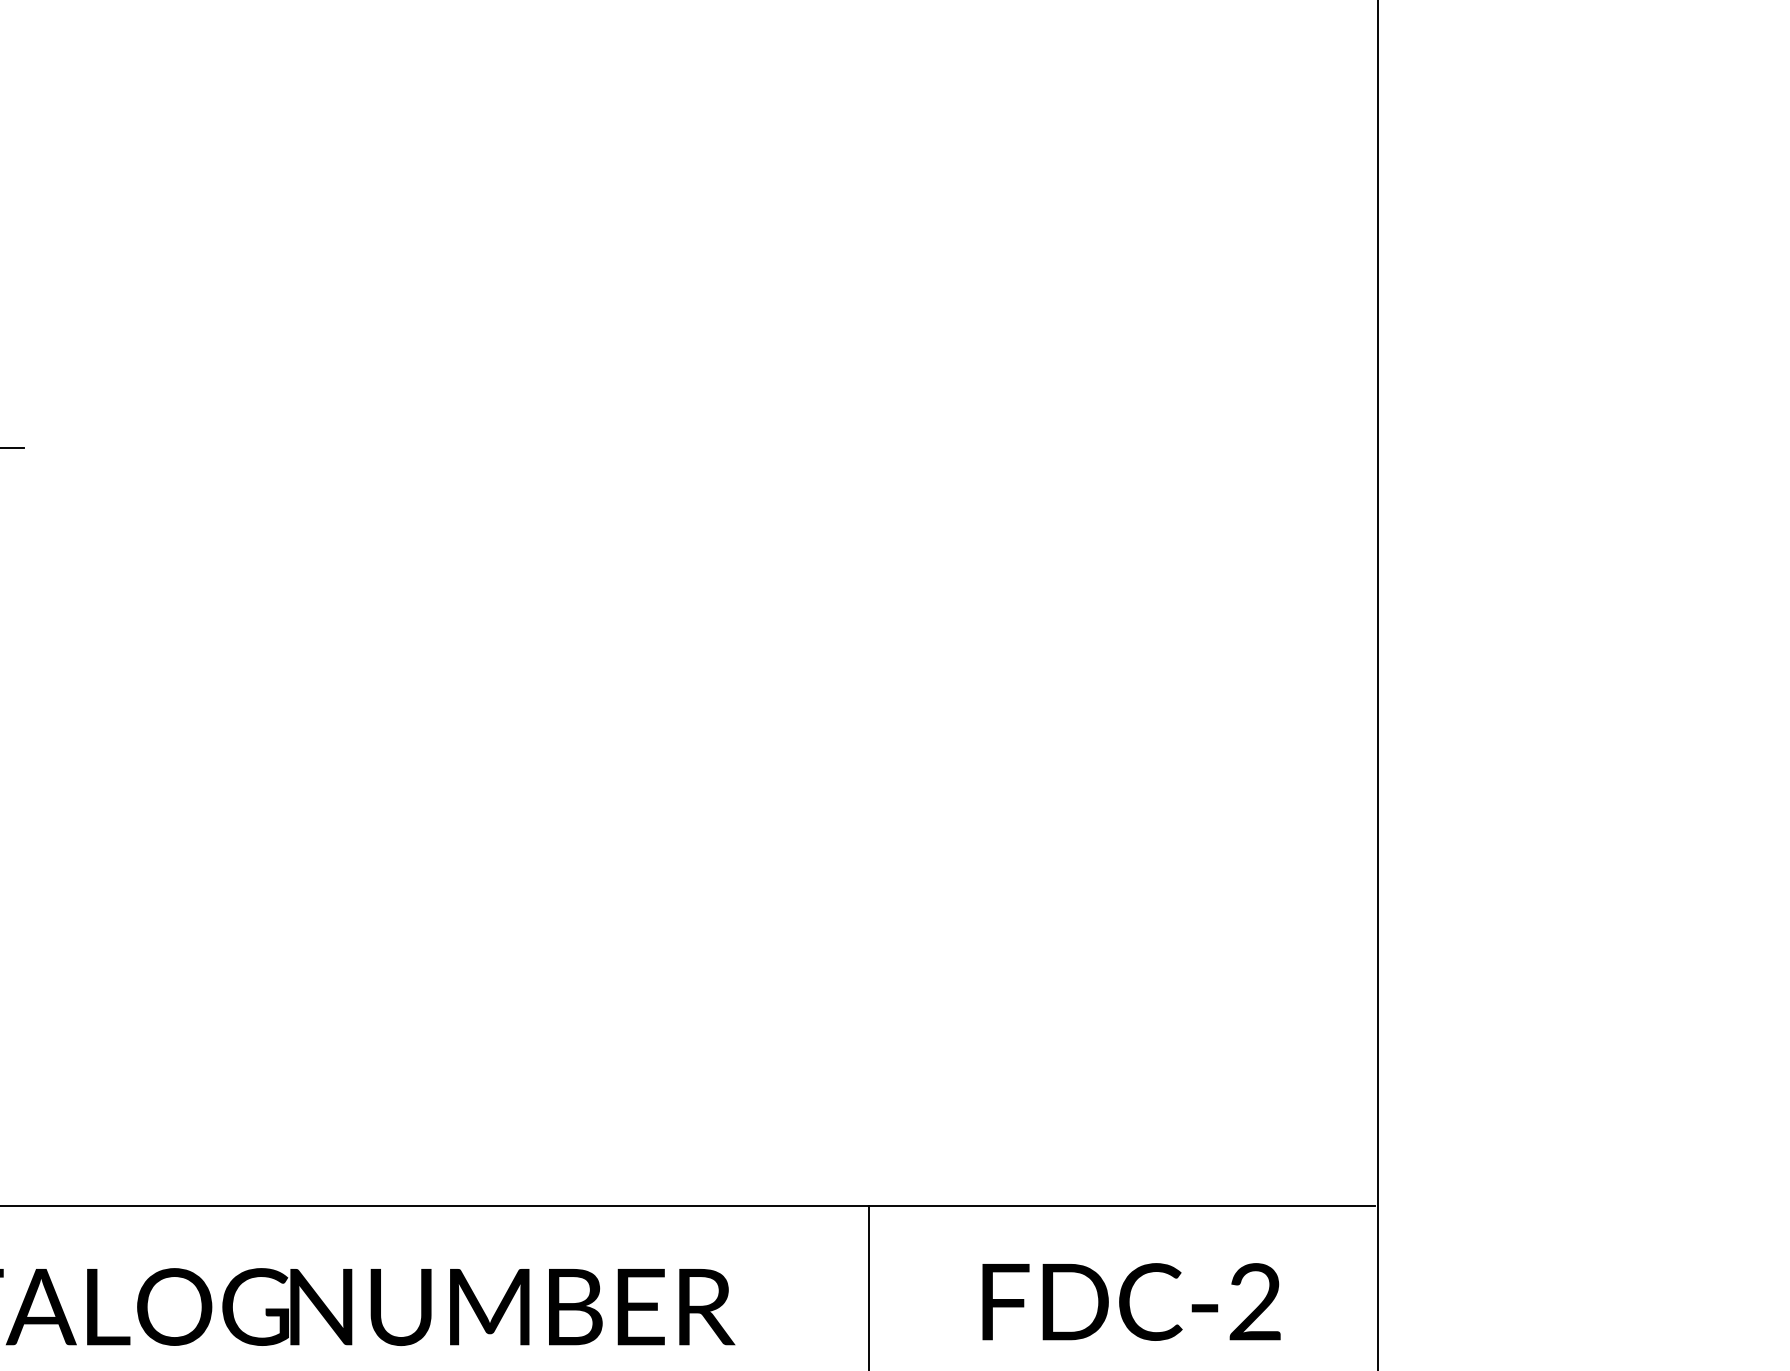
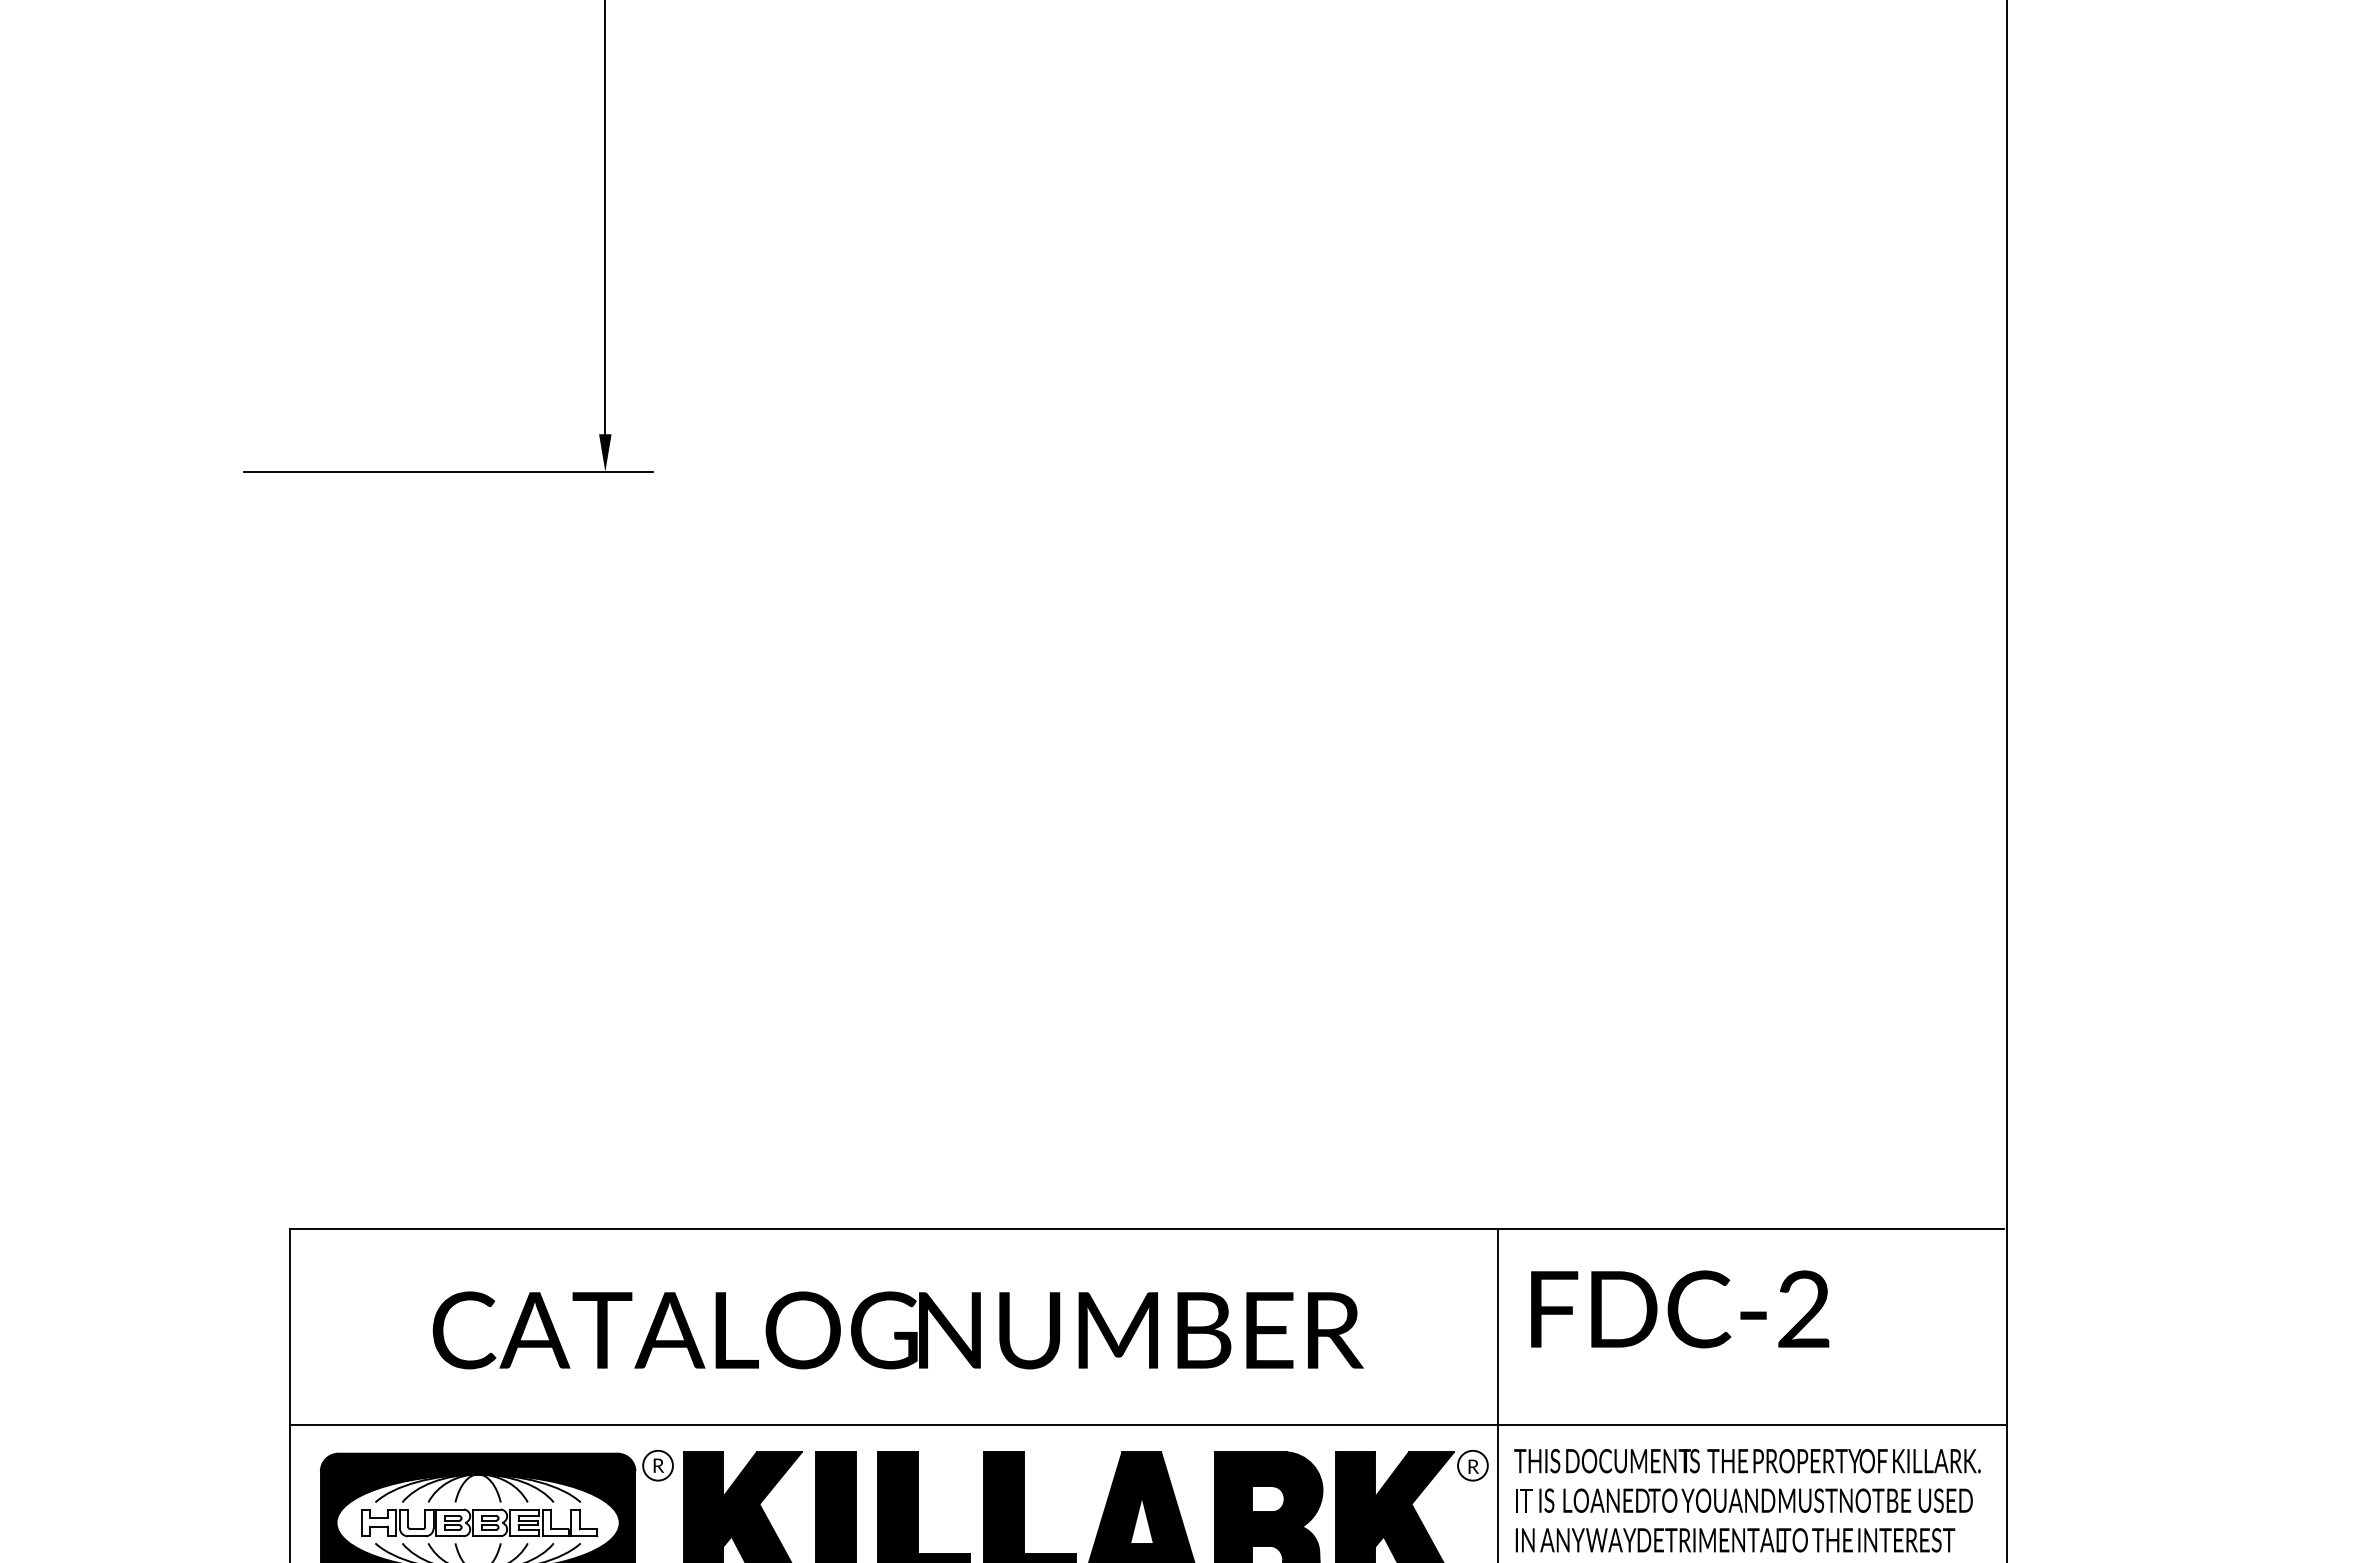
text: (1131, 1302) -> (1680, 1309), moved

